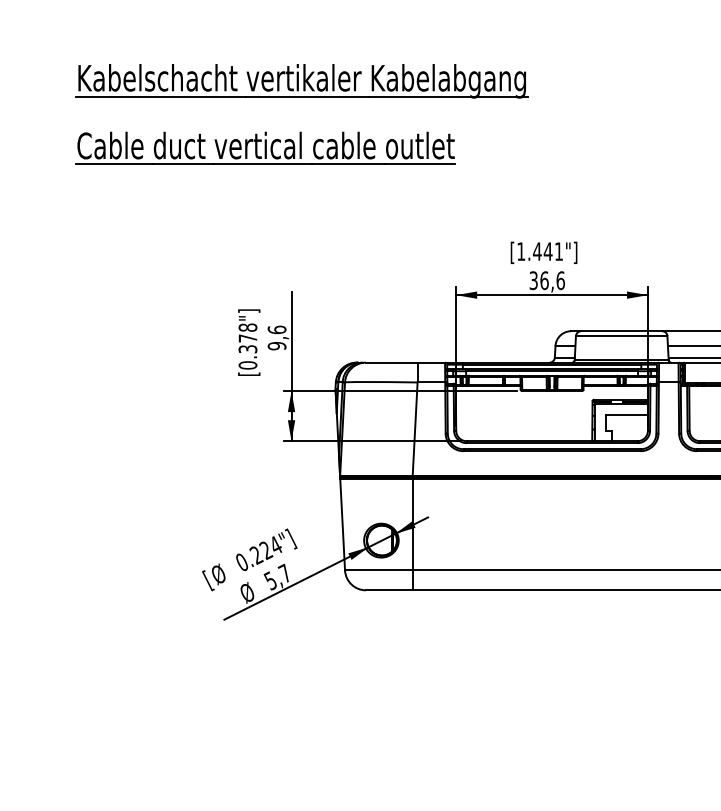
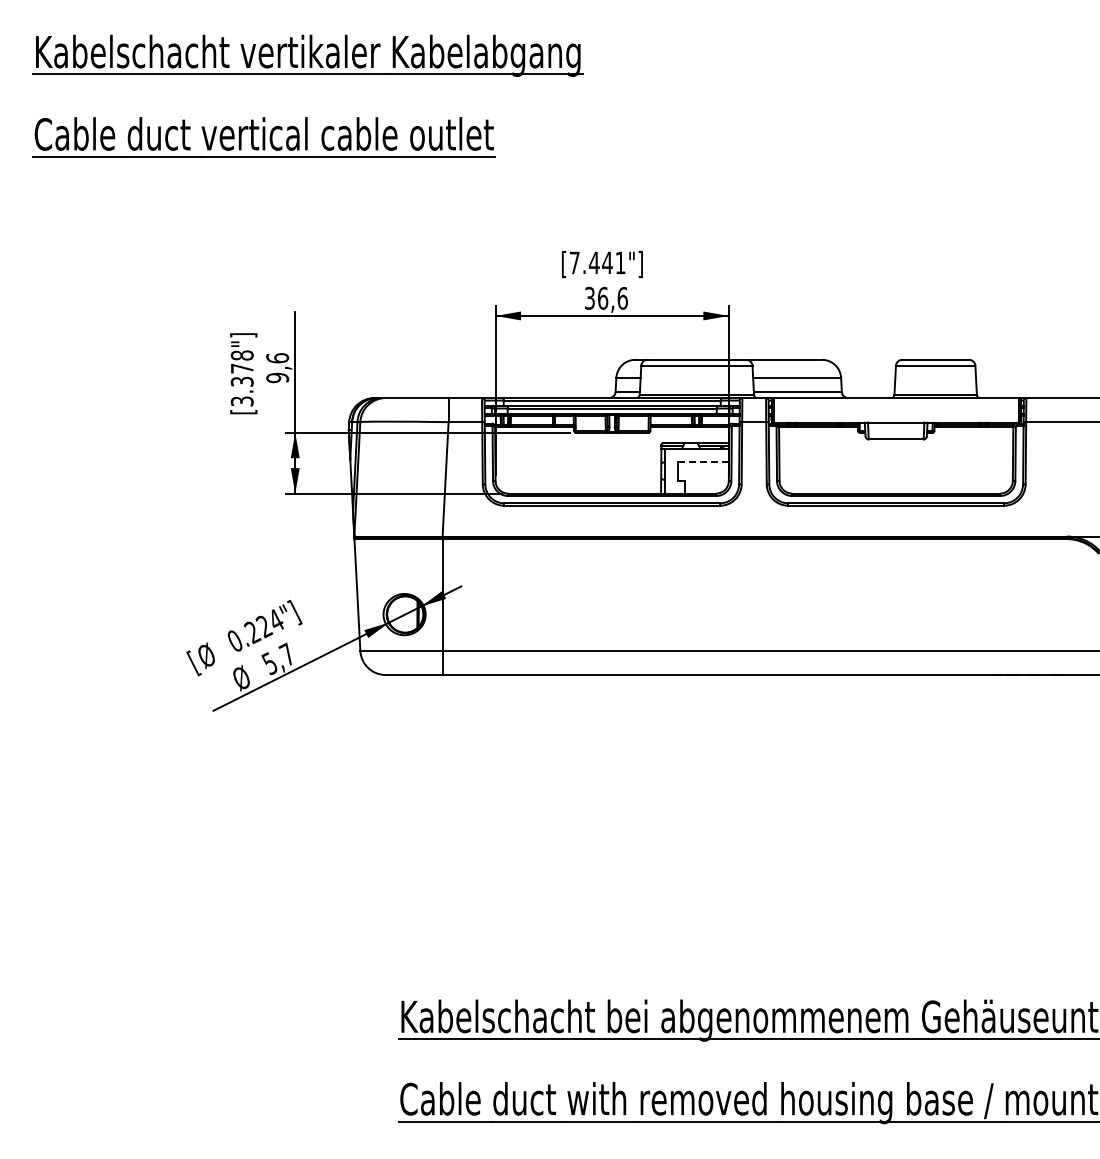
text: (521, 251) -> (574, 262), [1.441"] -> [7.441"]
text: (247, 365) -> (241, 401), [0.378"] -> [3.378"]
line: (627, 415) -> (704, 462), solid -> dashed

